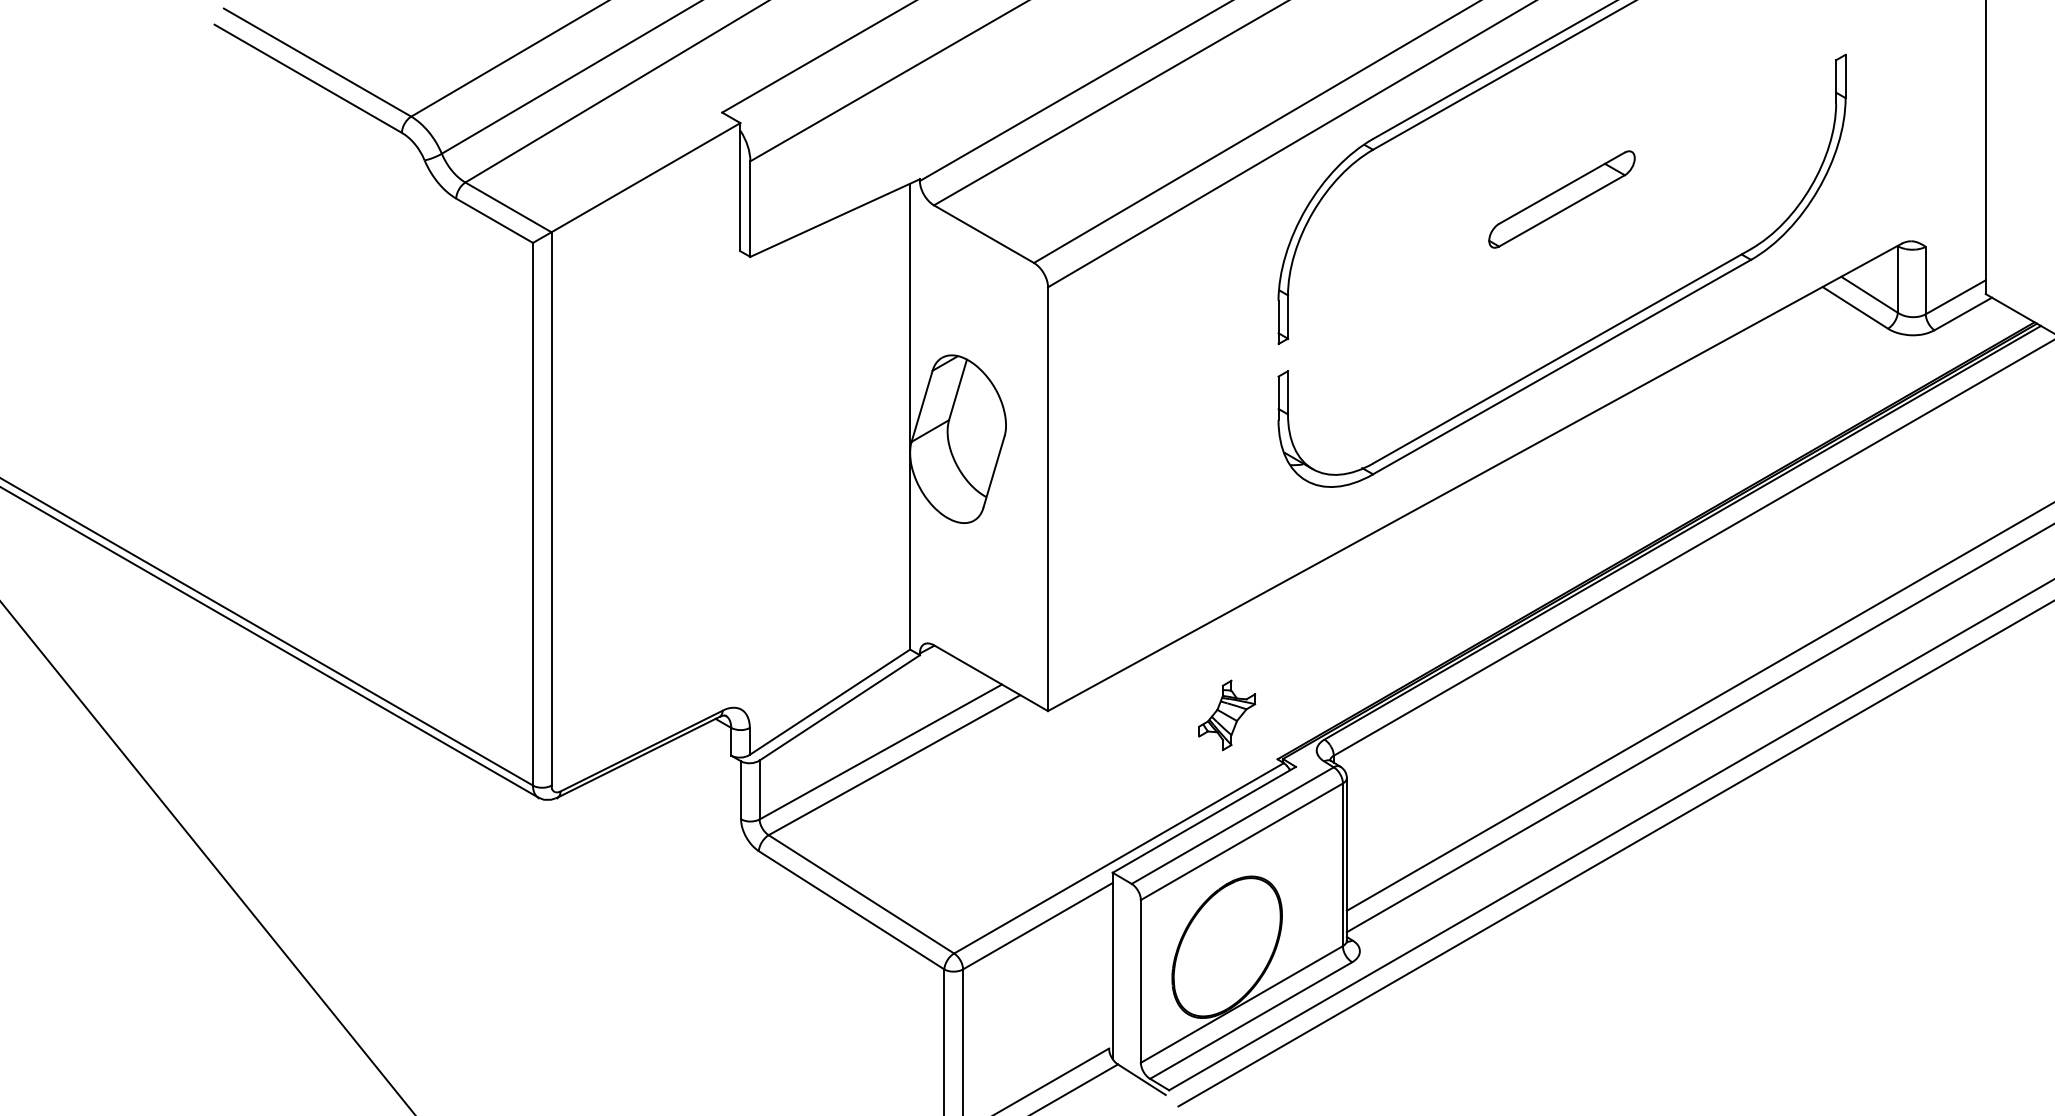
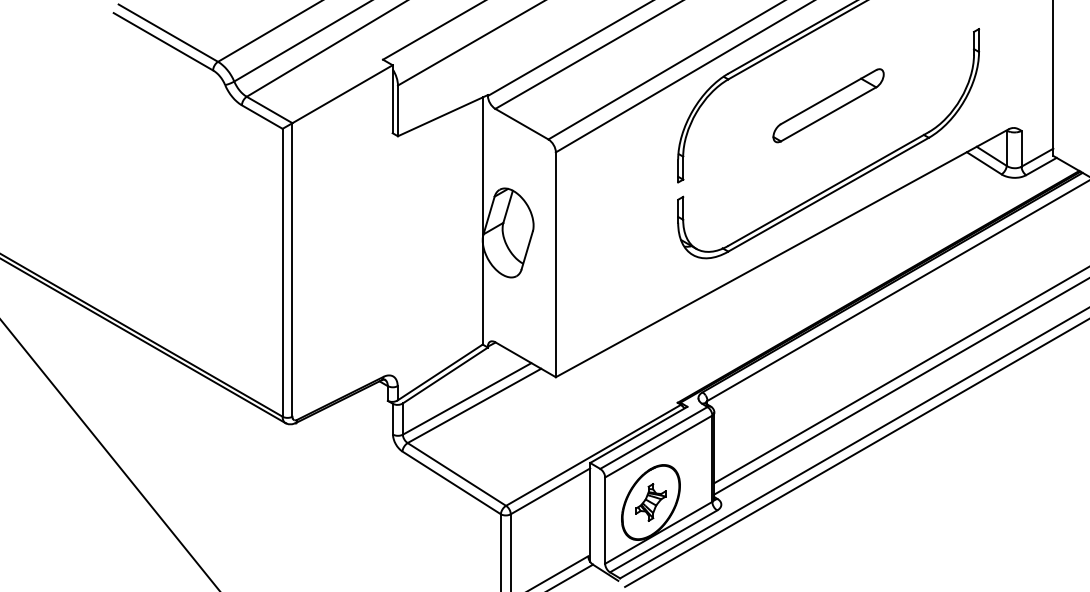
part: (1561, 198) -> (828, 105), size x1.43
part: (1226, 715) -> (650, 502), moved

